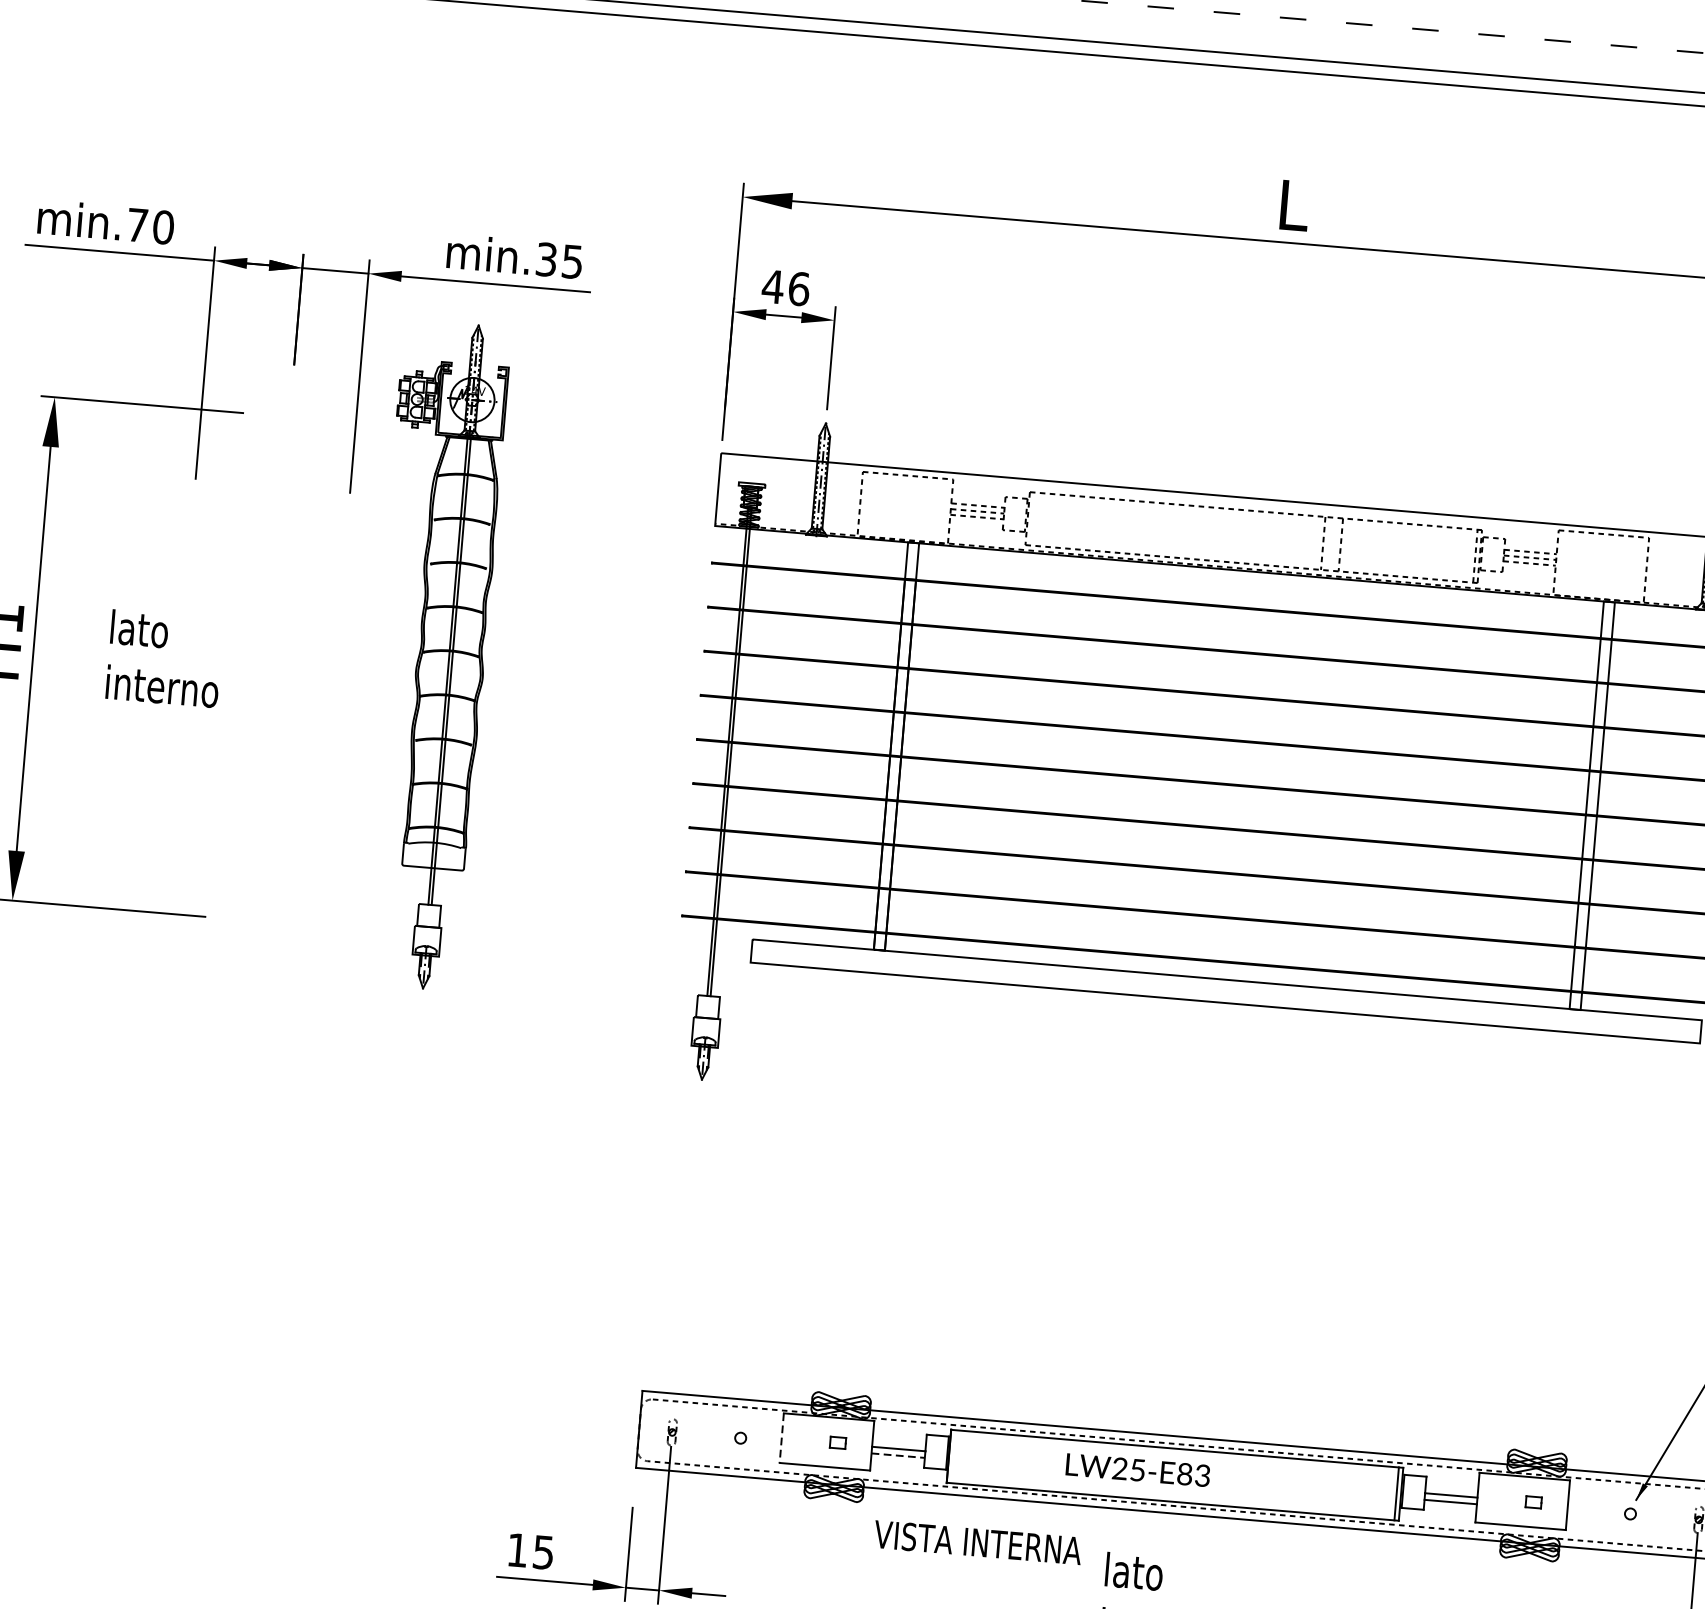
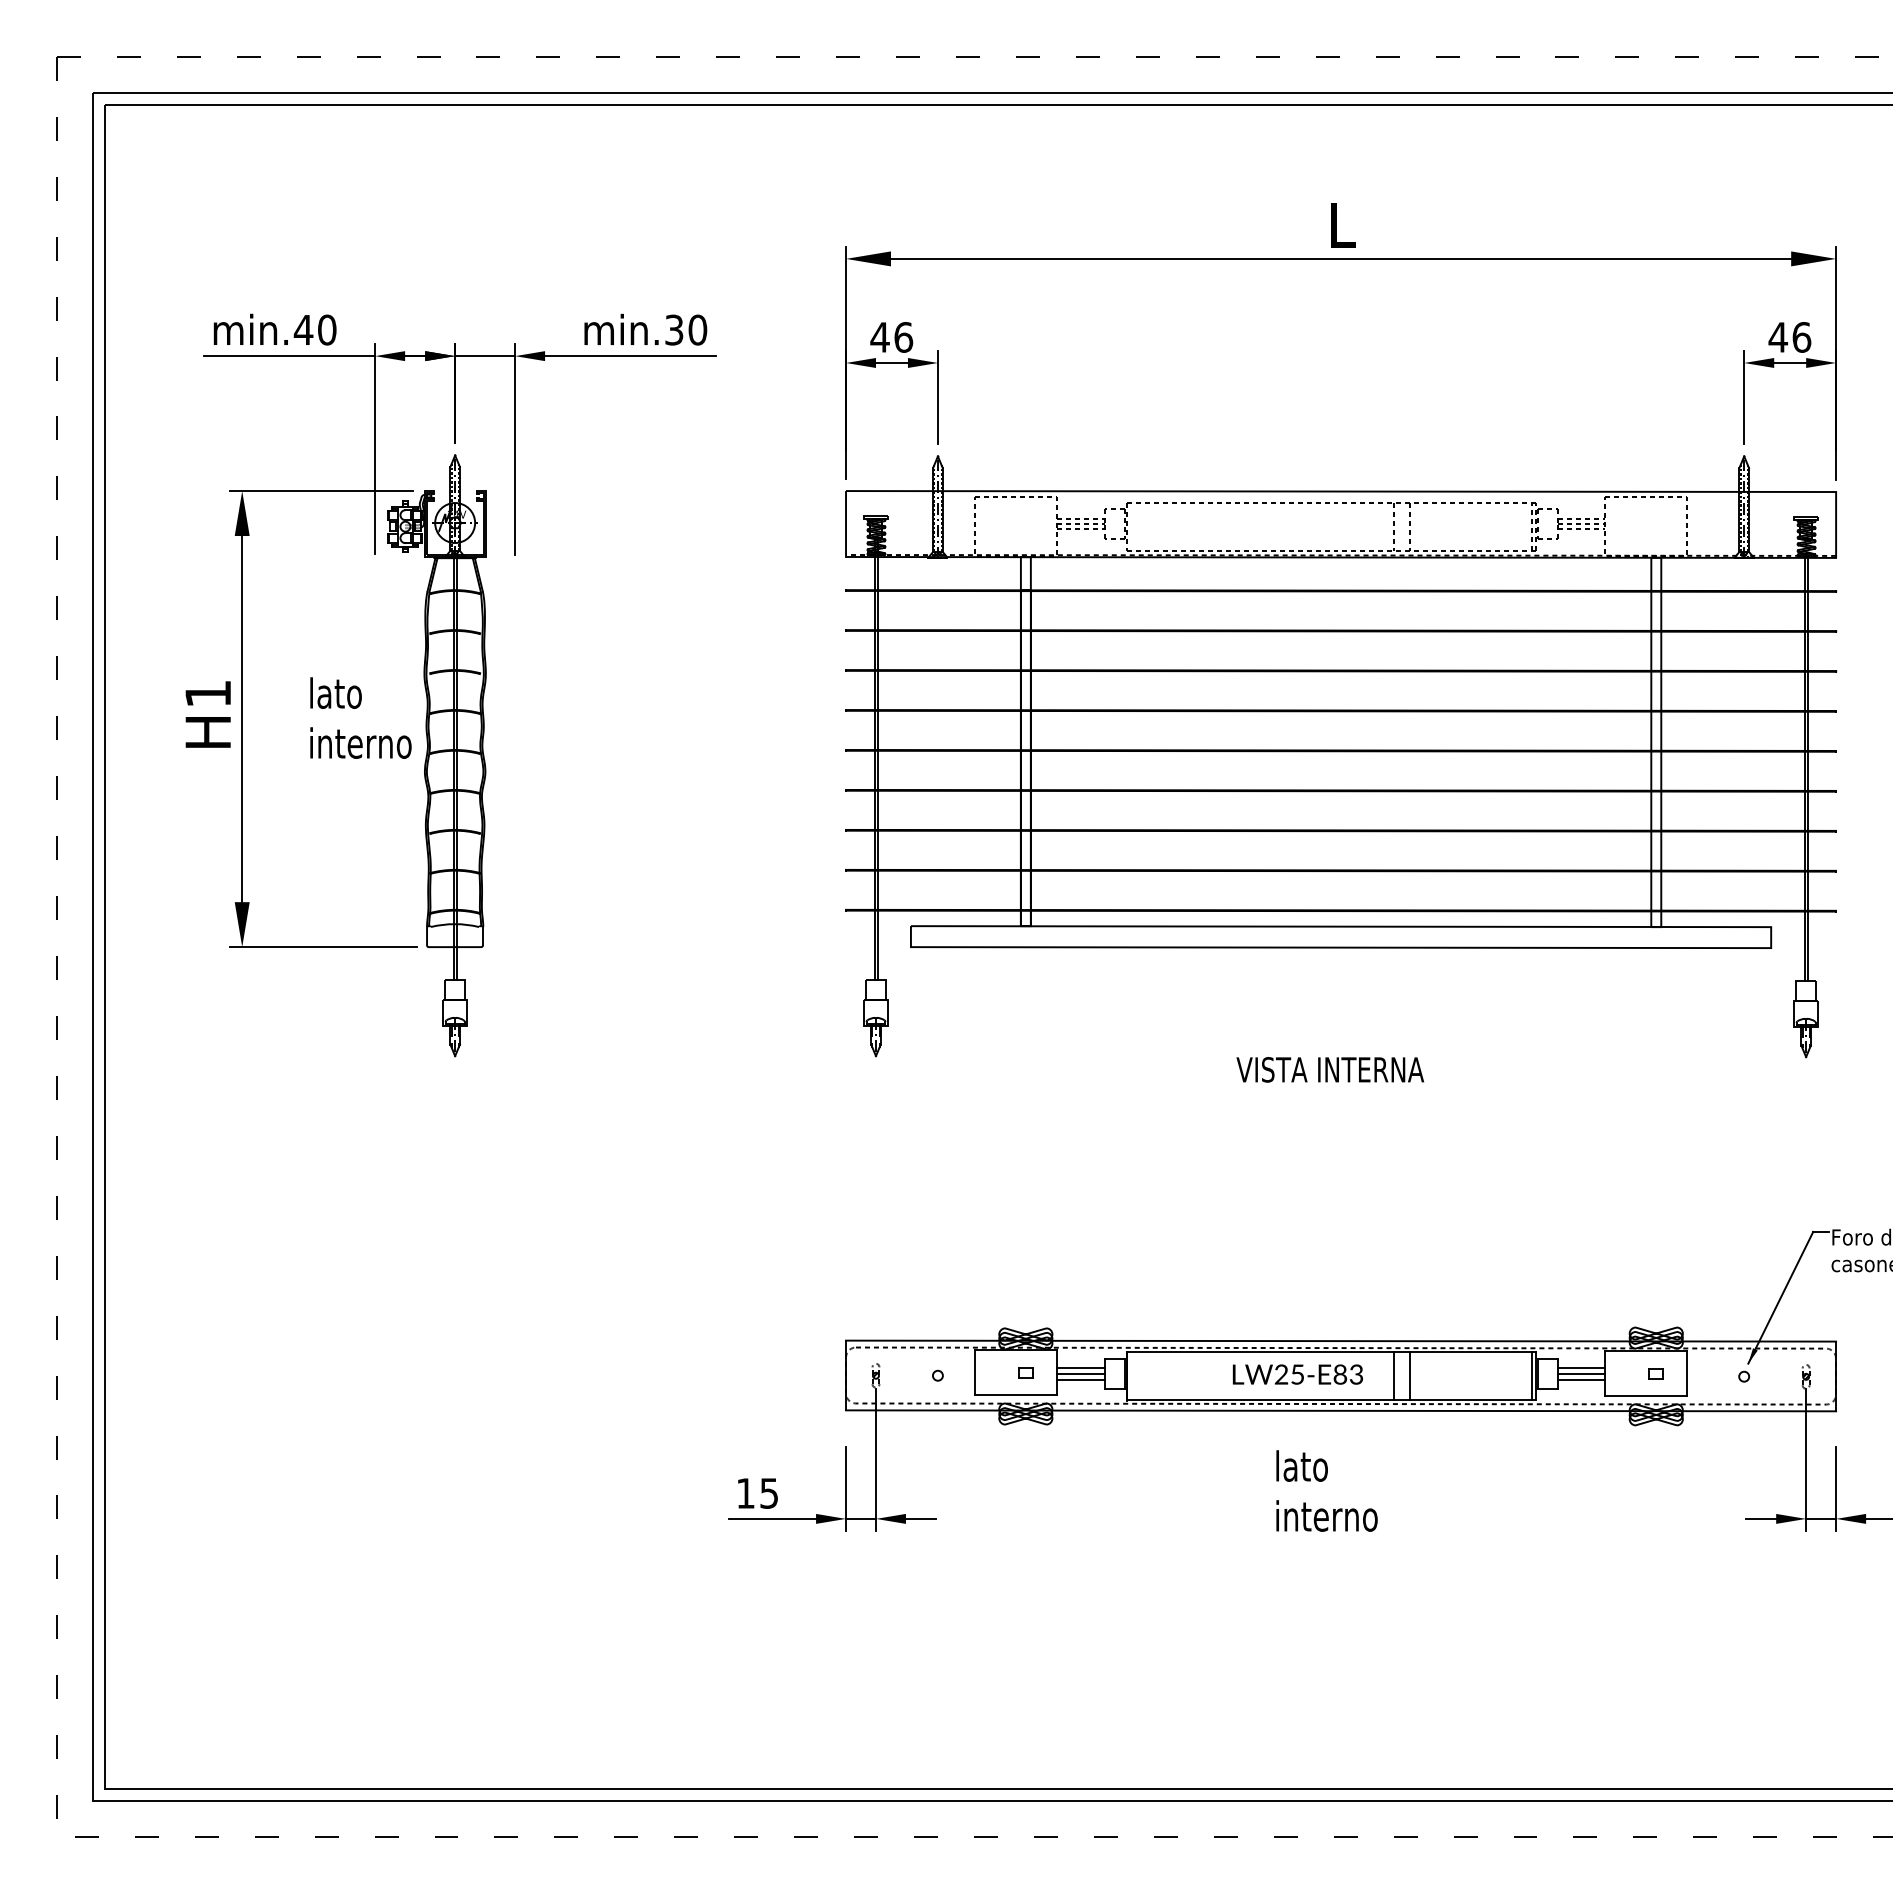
text: (137, 224) -> (303, 329), min.70 -> min.40
text: (572, 261) -> (697, 329), min.35 -> min.30
part: (430, 654) -> (436, 755), moved
line: (781, 1439) -> (974, 1373), dashed -> solid
line: (898, 1442) -> (1080, 1367), added
line: (898, 1455) -> (1081, 1379), dashed -> solid
line: (1244, 1481) -> (1394, 1376), added
line: (1262, 1482) -> (1410, 1376), added
line: (1451, 1488) -> (1581, 1367), added
text: (977, 1542) -> (1329, 1069), moved

